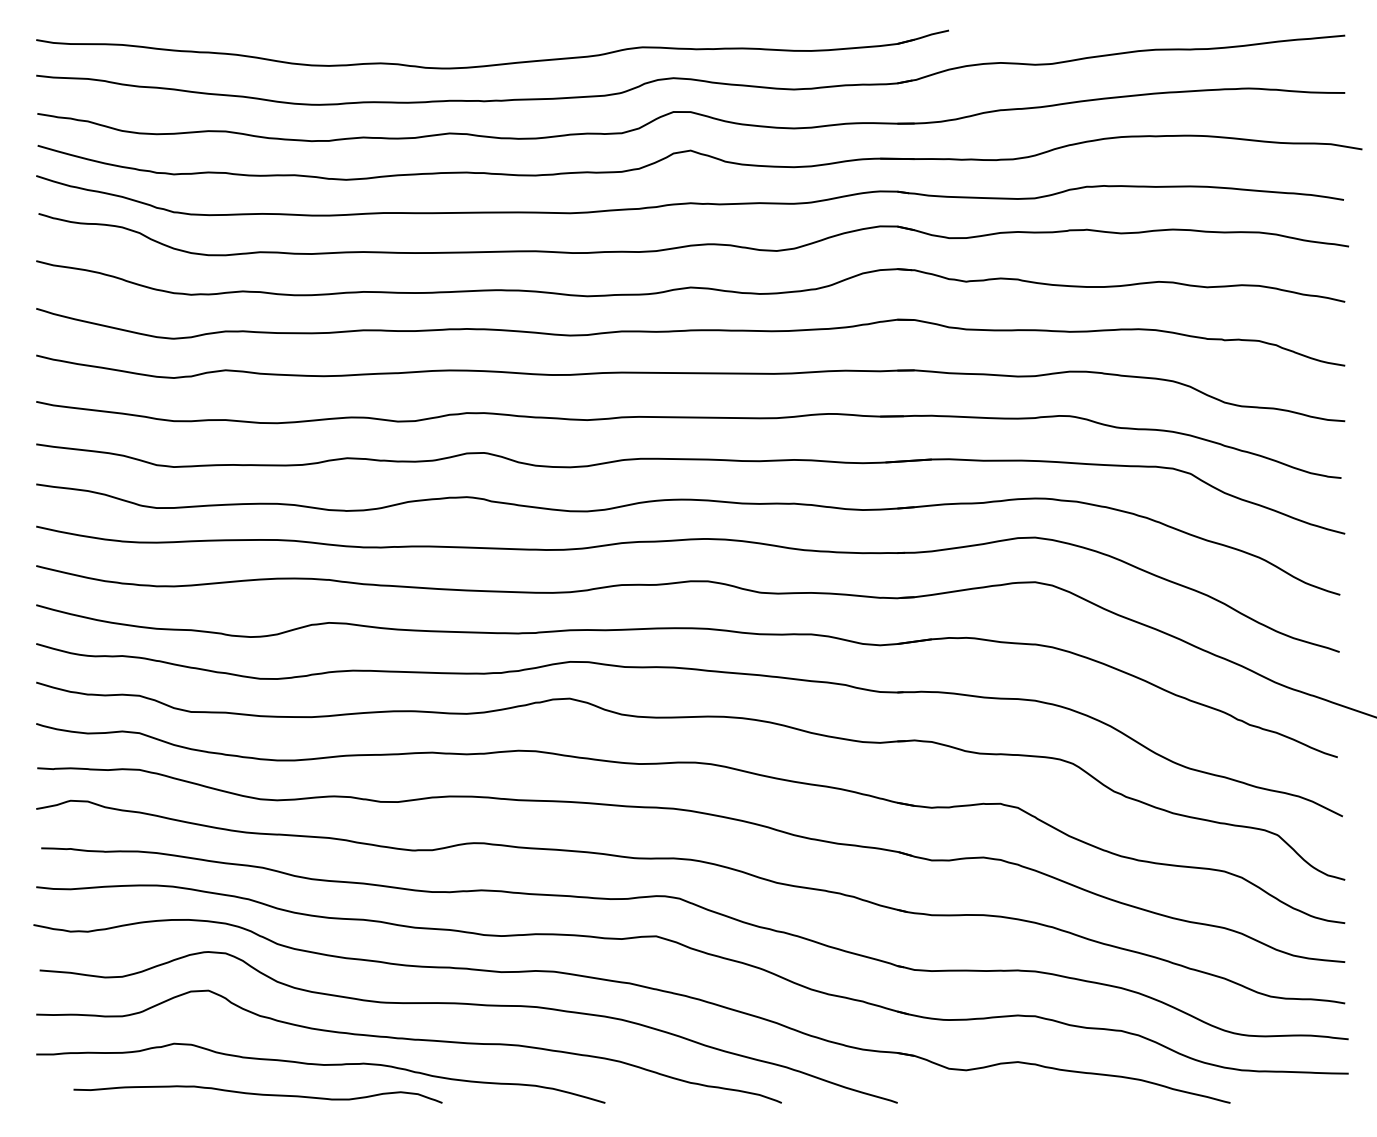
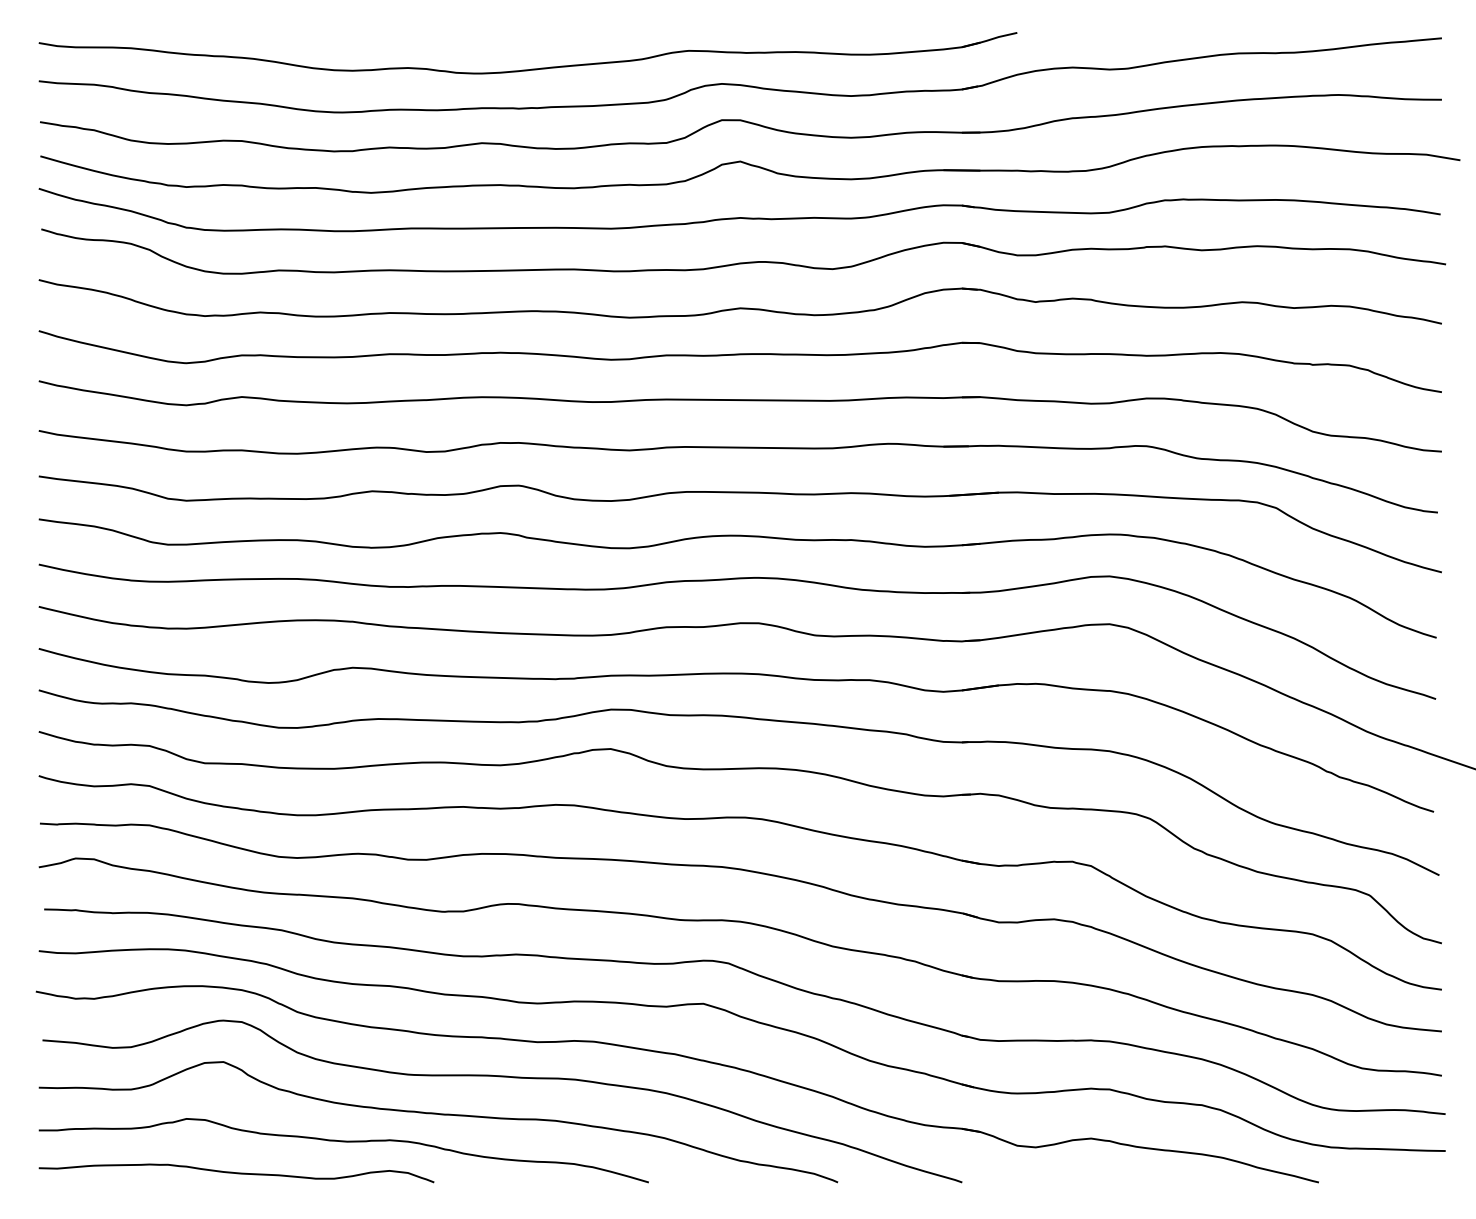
curve: (257, 1094) -> (236, 1173), moved

